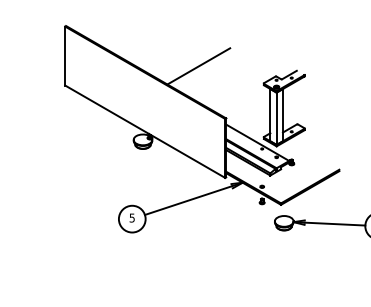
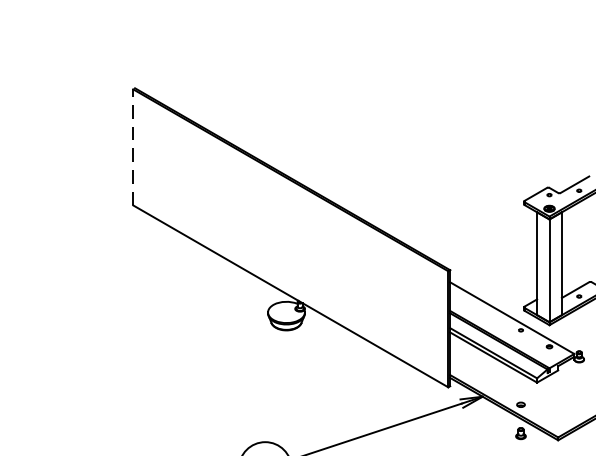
line: (65, 55) -> (133, 146), solid -> dashed
line: (198, 66) -> (395, 167), removed

